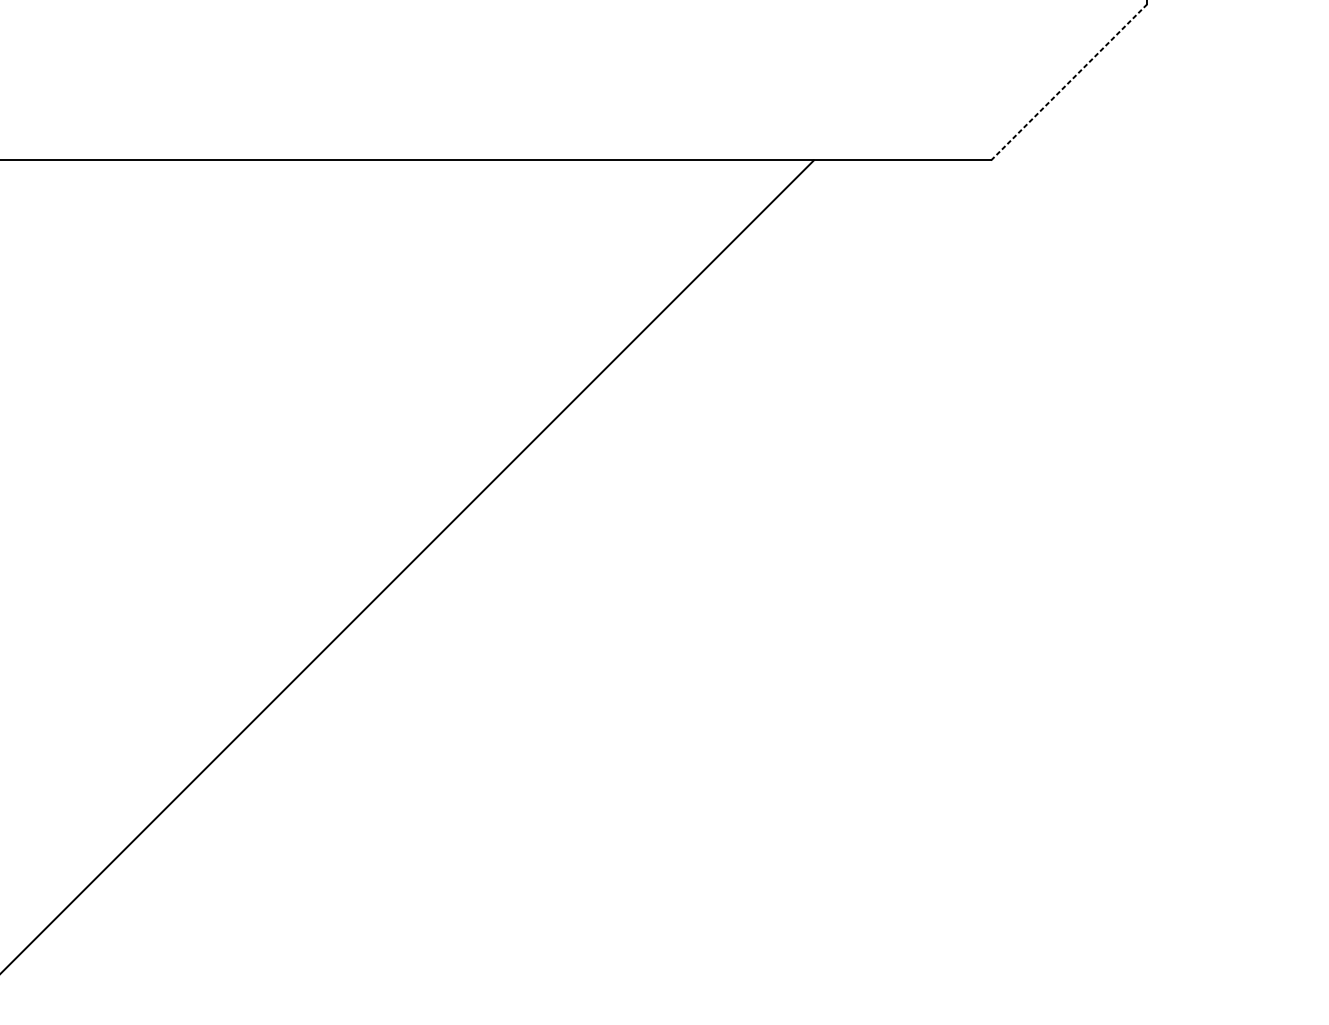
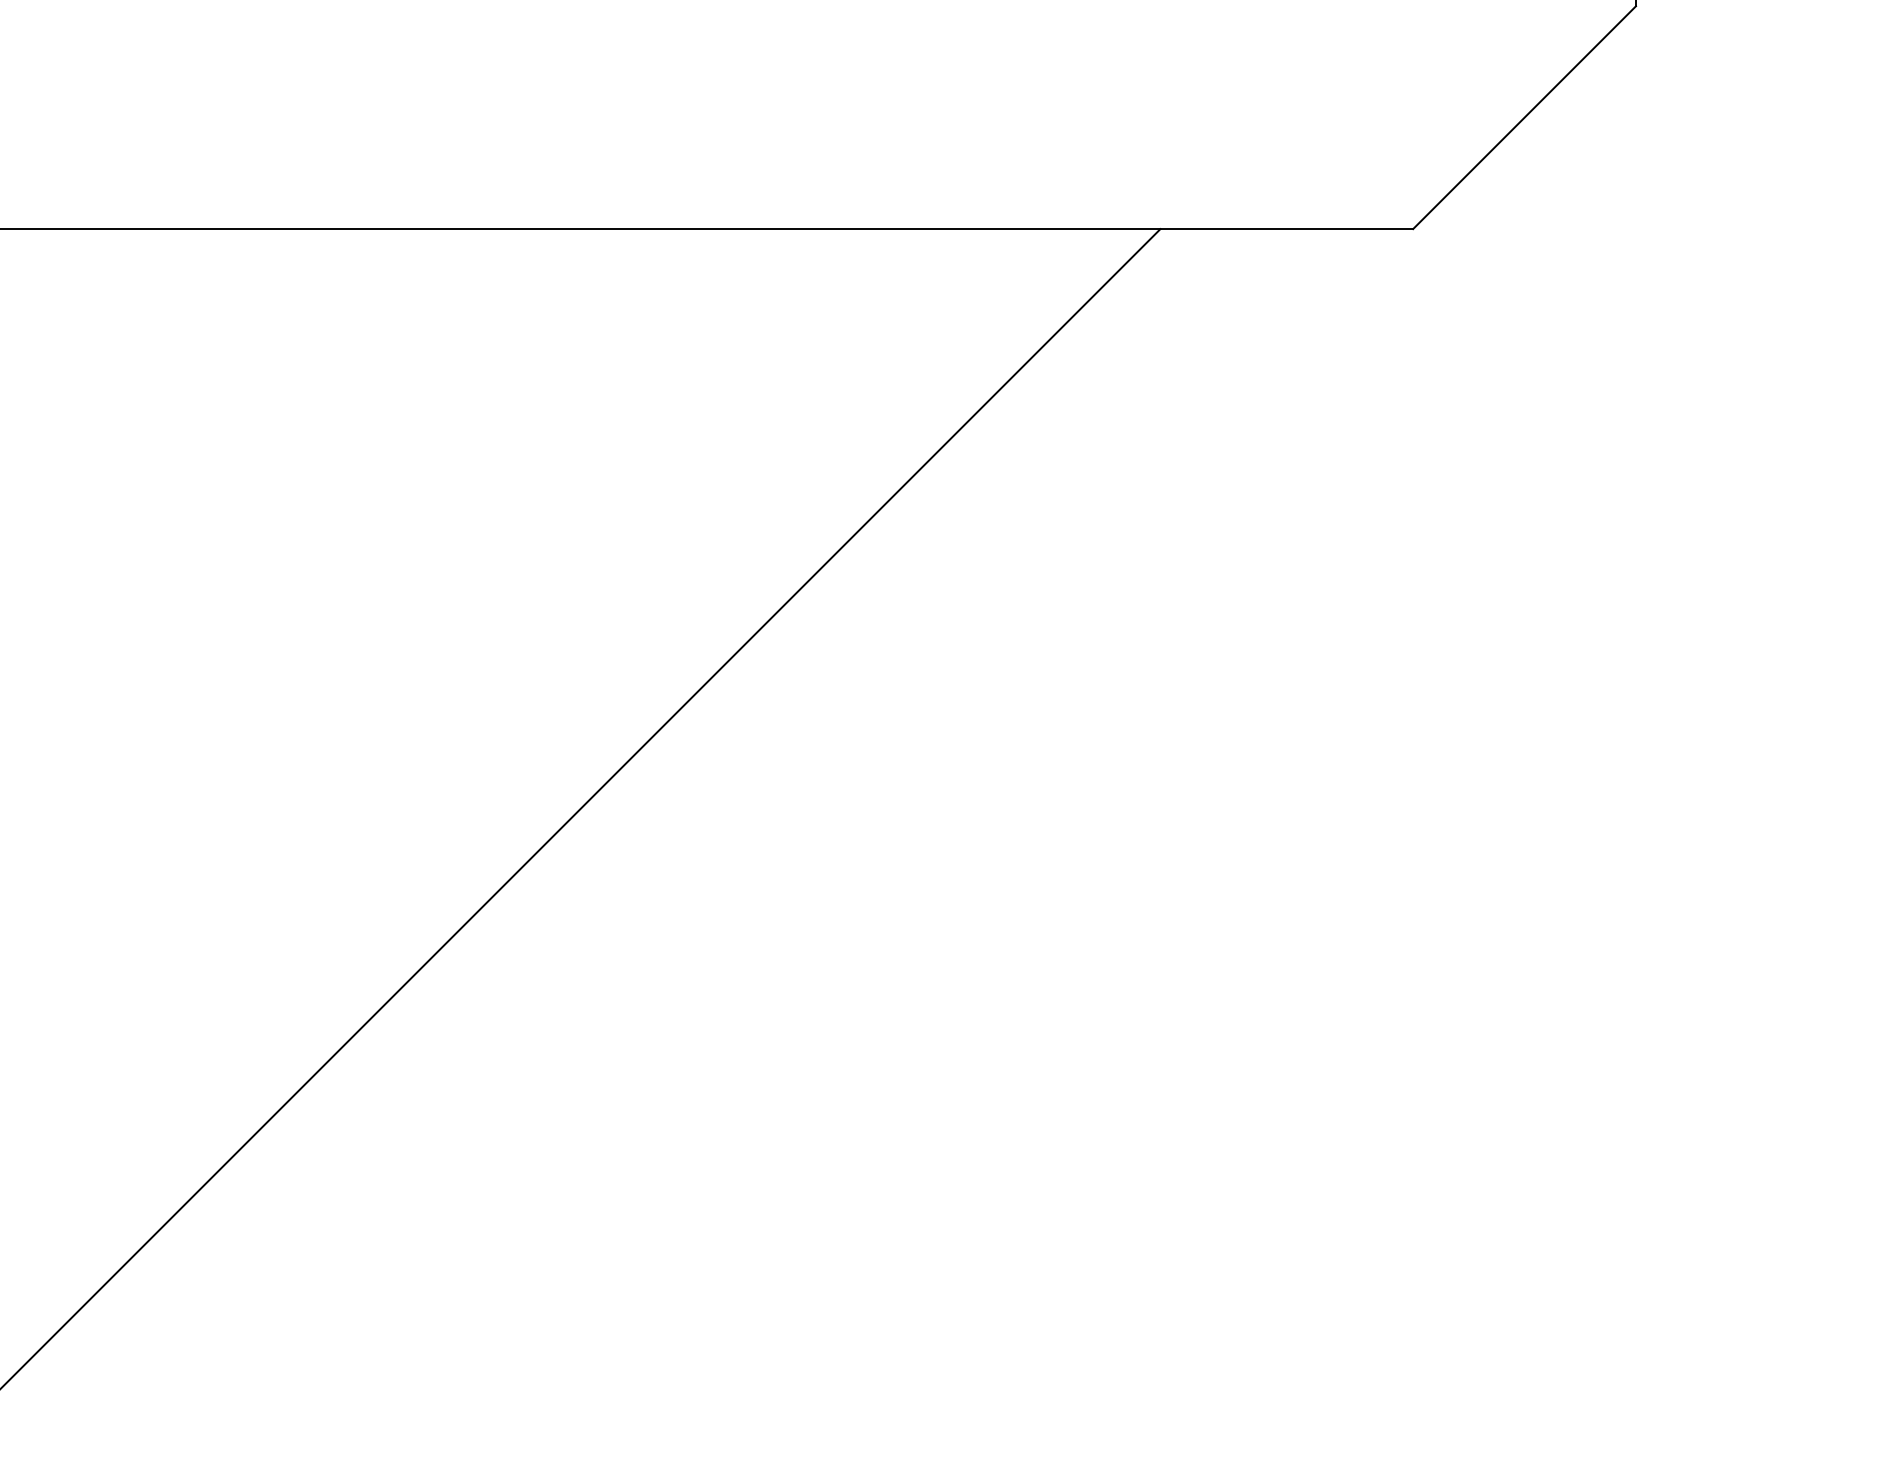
line: (1069, 82) -> (1524, 117), dashed -> solid

